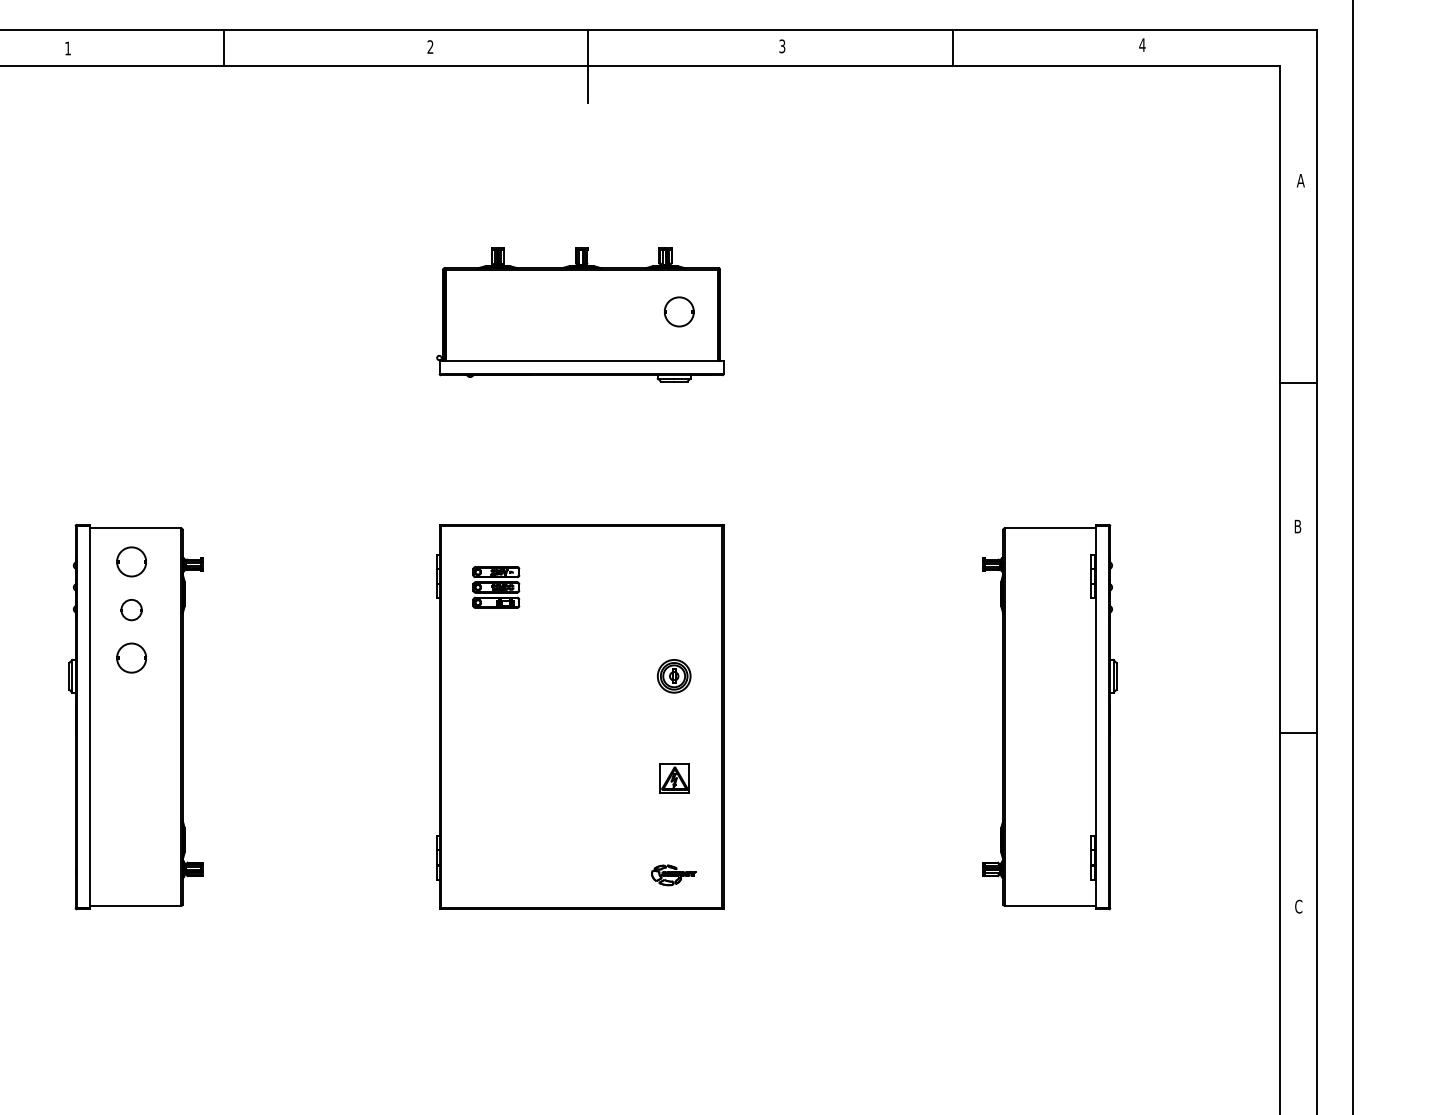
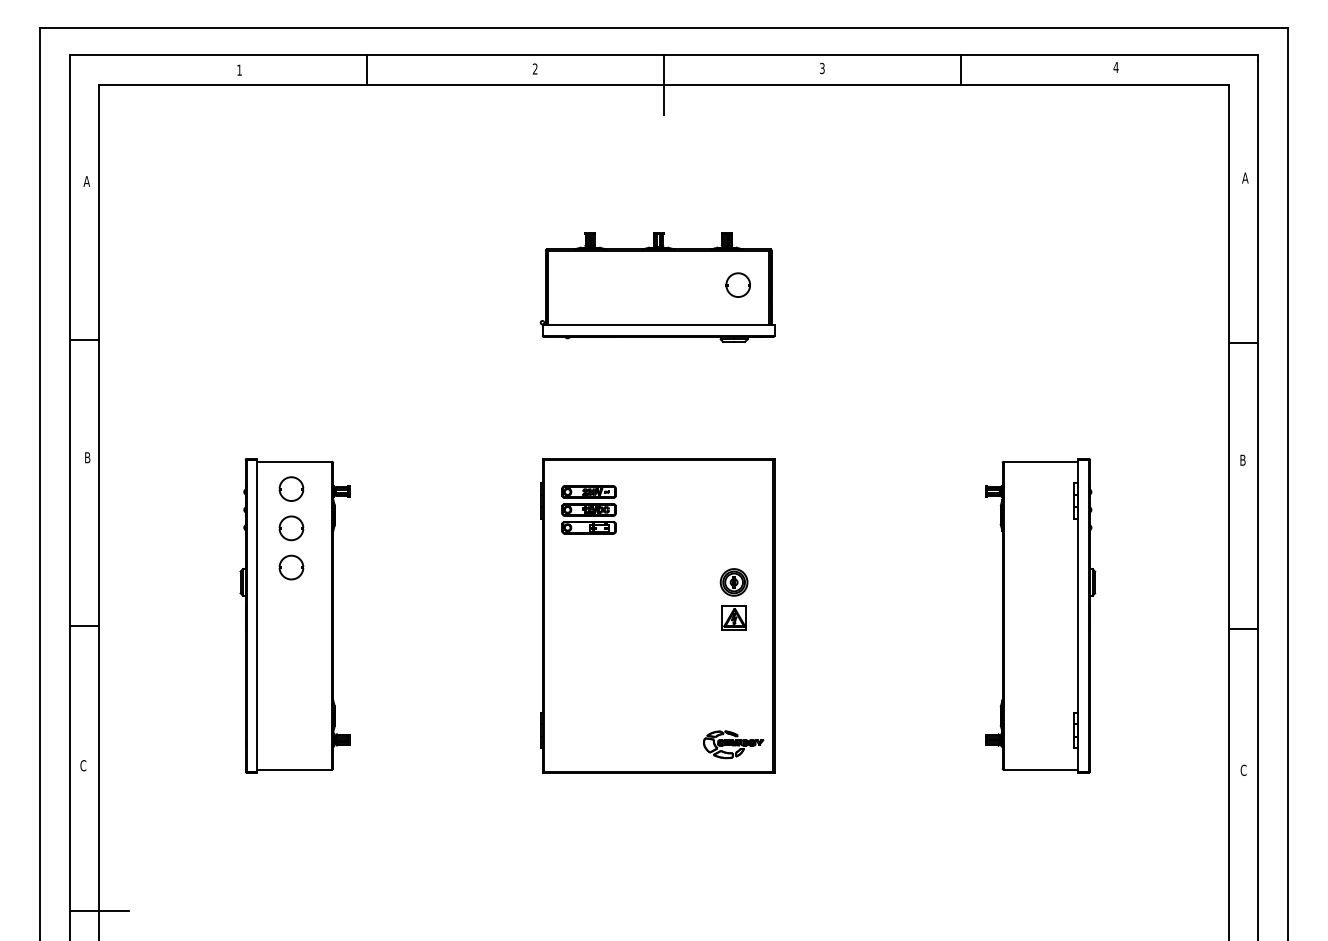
part: (495, 586) -> (588, 509), size x1.43
part: (131, 610) -> (291, 528), size x1.43
part: (673, 778) -> (733, 617), moved
part: (673, 874) -> (733, 744), size x1.67

